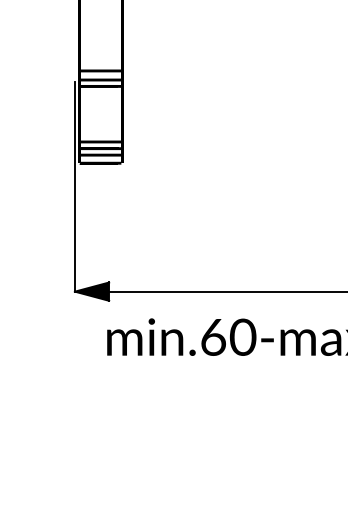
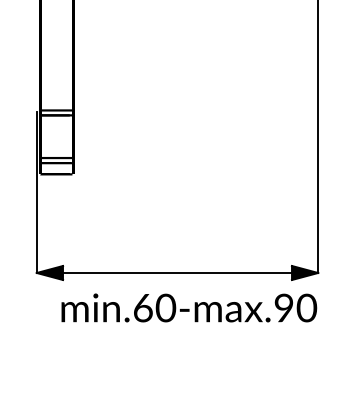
fill: (100, 70) -> (56, 103), removed
fill: (100, 155) -> (56, 168), removed

